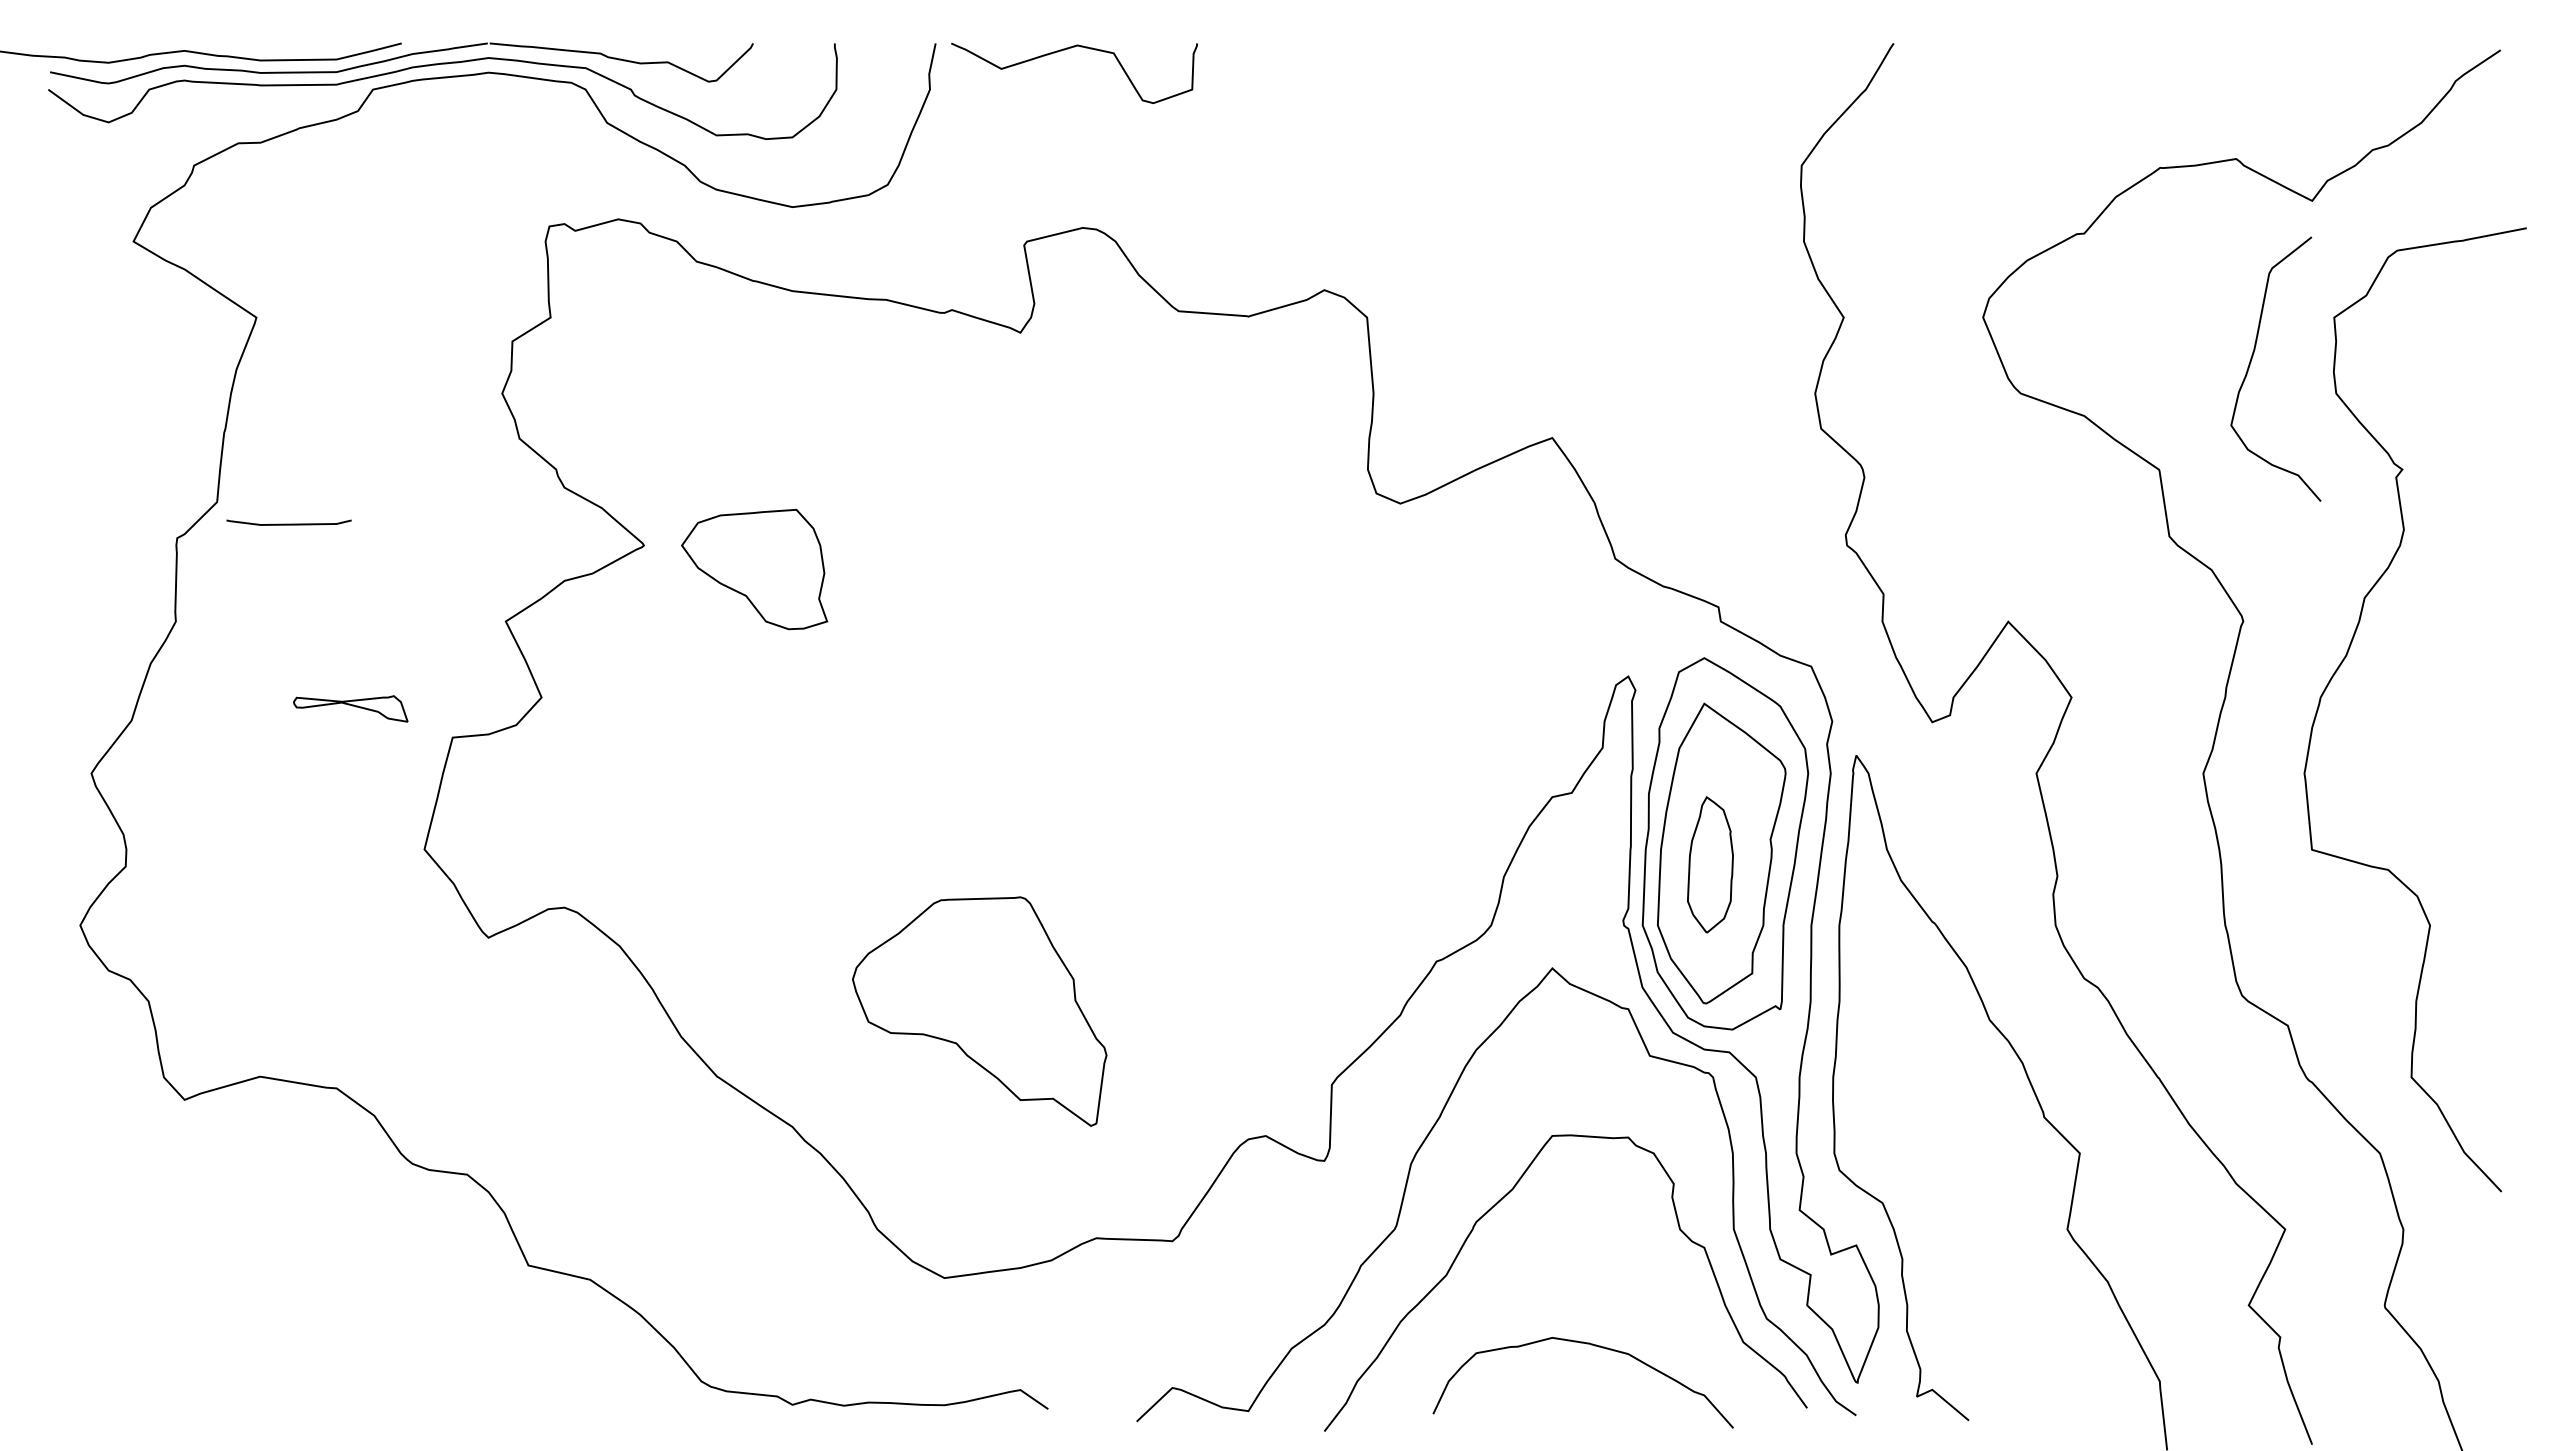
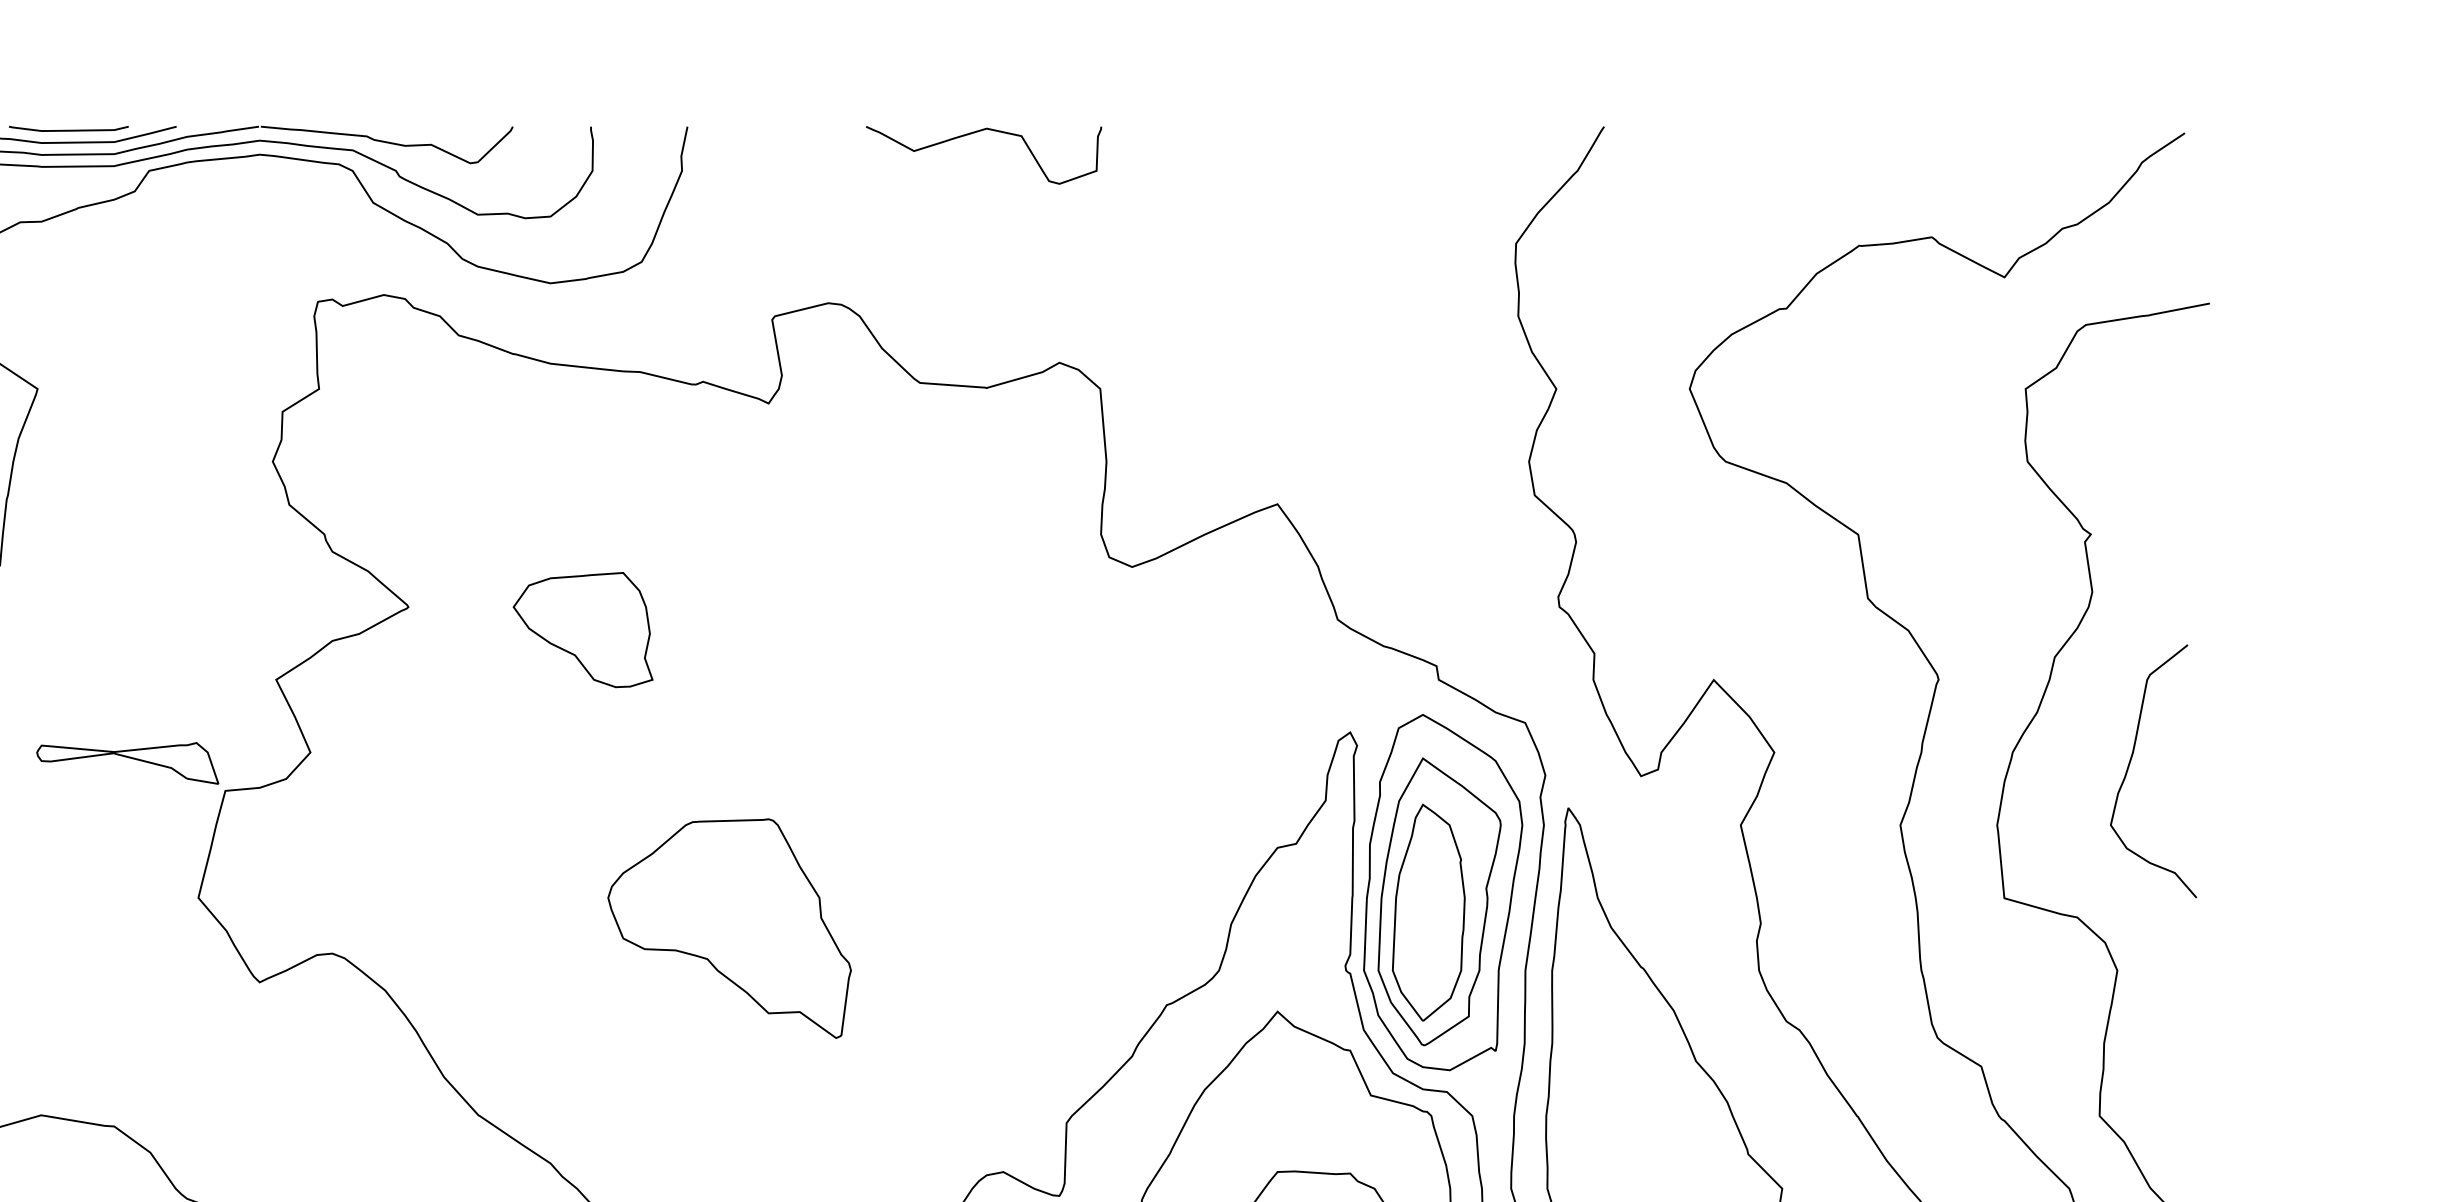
curve: (1068, 49) -> (978, 132), moved
curve: (2252, 359) -> (2131, 762), moved
curve: (288, 523) -> (68, 129), moved
part: (754, 569) -> (583, 630), moved
part: (350, 708) -> (127, 763), size x1.67
part: (1710, 864) -> (1428, 912), size x1.67
part: (979, 1011) -> (729, 928), moved

